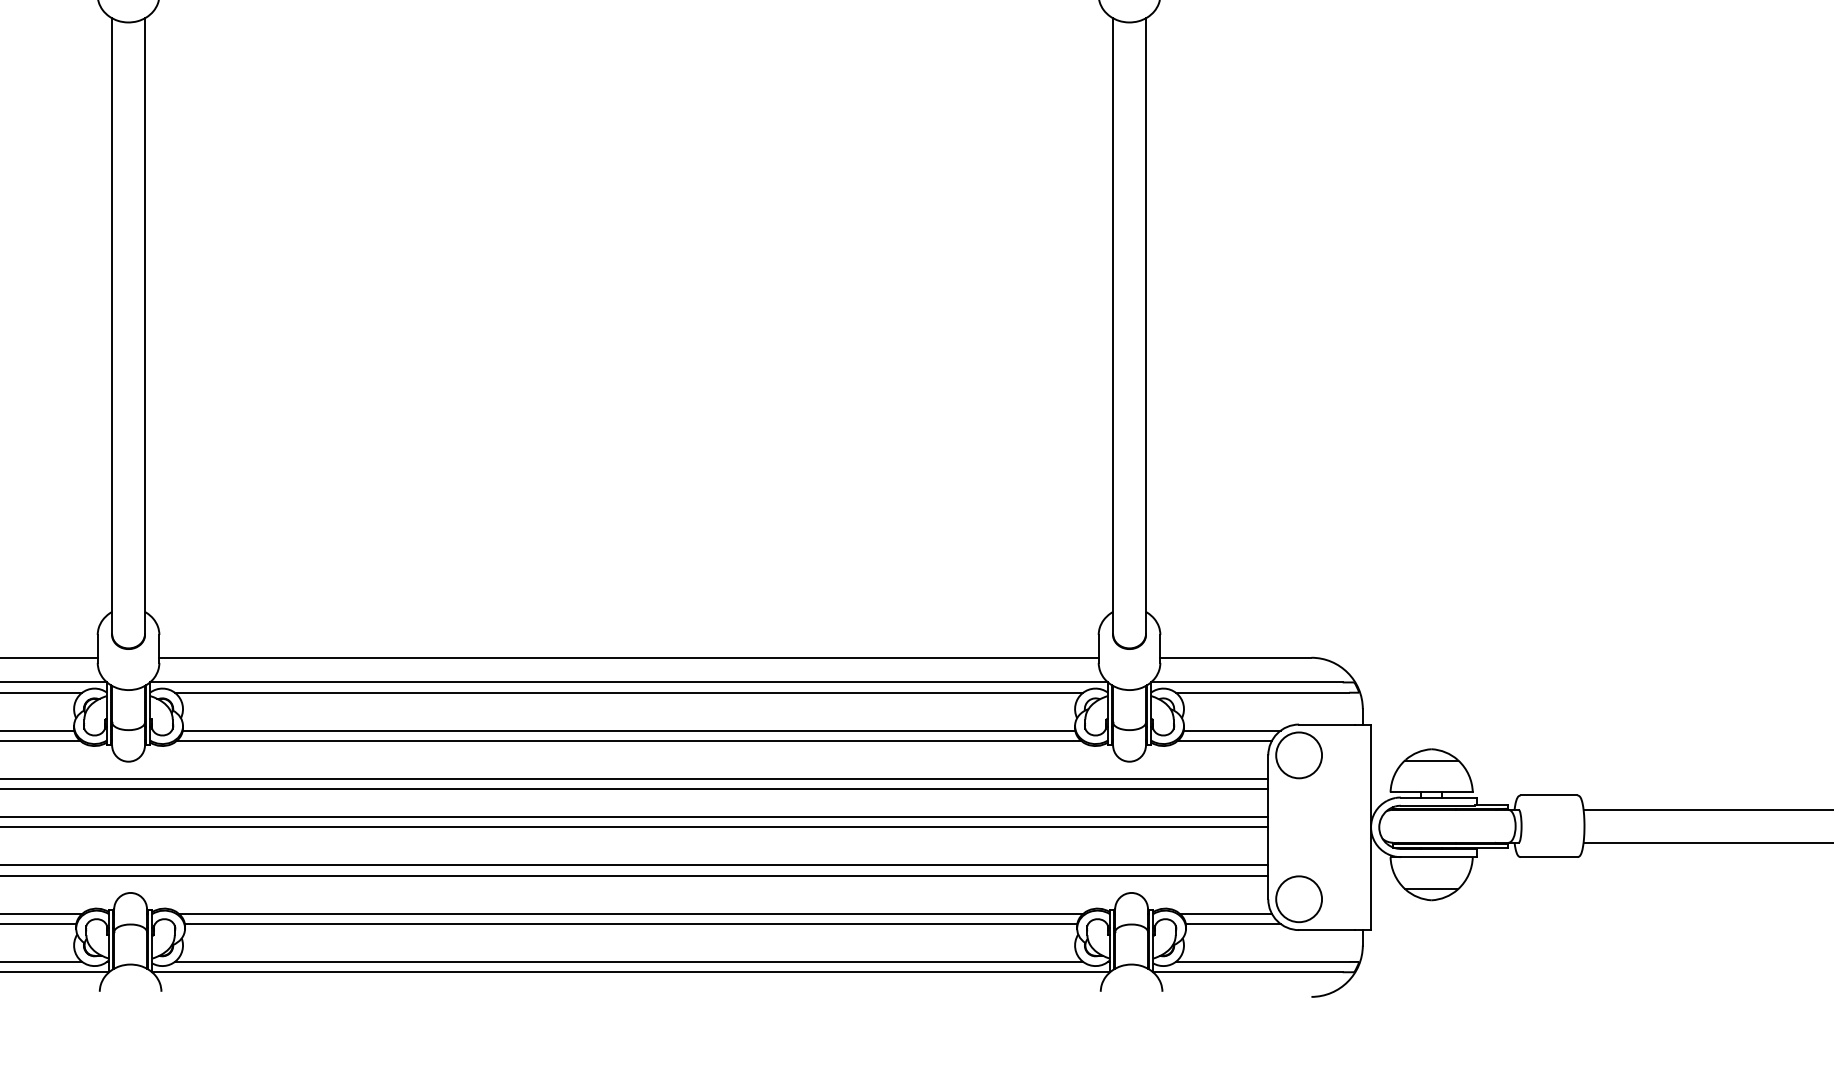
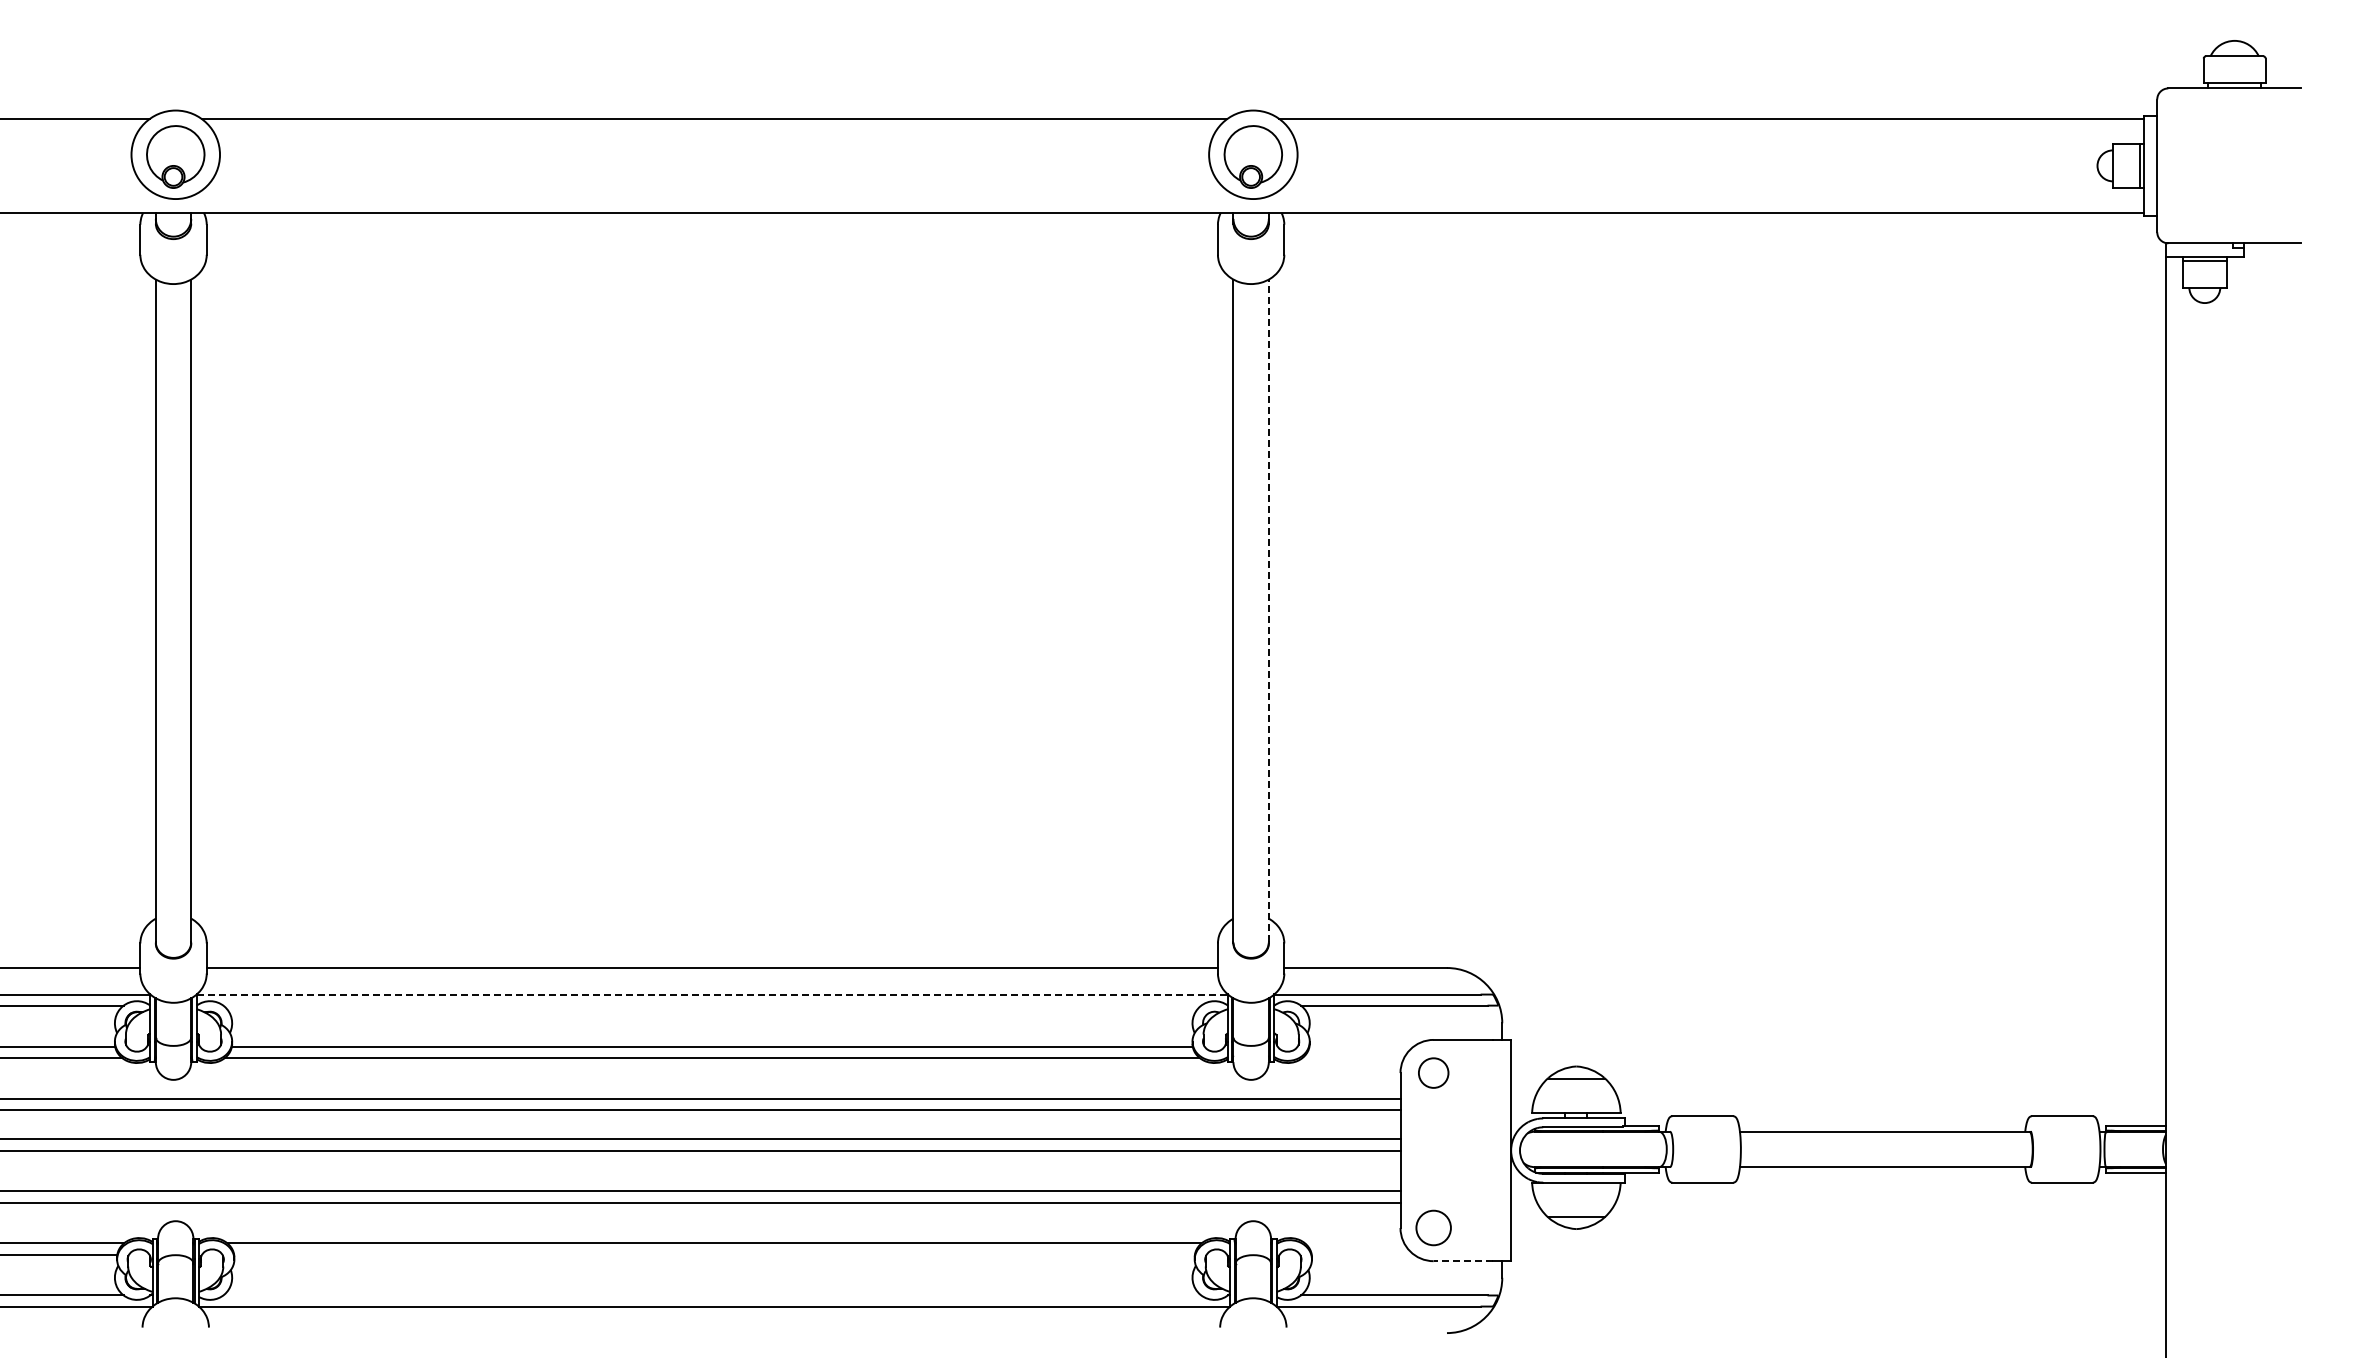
line: (1145, 325) -> (1268, 610), solid -> dashed
line: (629, 682) -> (712, 994), solid -> dashed
line: (629, 692) -> (712, 1005), removed
line: (1232, 730) -> (1361, 1046), removed
line: (1224, 740) -> (1353, 1057), removed
circle: (1298, 754) -> (1433, 1072), size x0.6
circle: (1298, 898) -> (1433, 1227), size x0.7
line: (1225, 913) -> (1354, 1243), removed
line: (631, 923) -> (714, 1254), removed
line: (1232, 923) -> (1362, 1254), removed
line: (1326, 930) -> (1463, 1261), solid -> dashed
line: (629, 961) -> (712, 1295), removed

